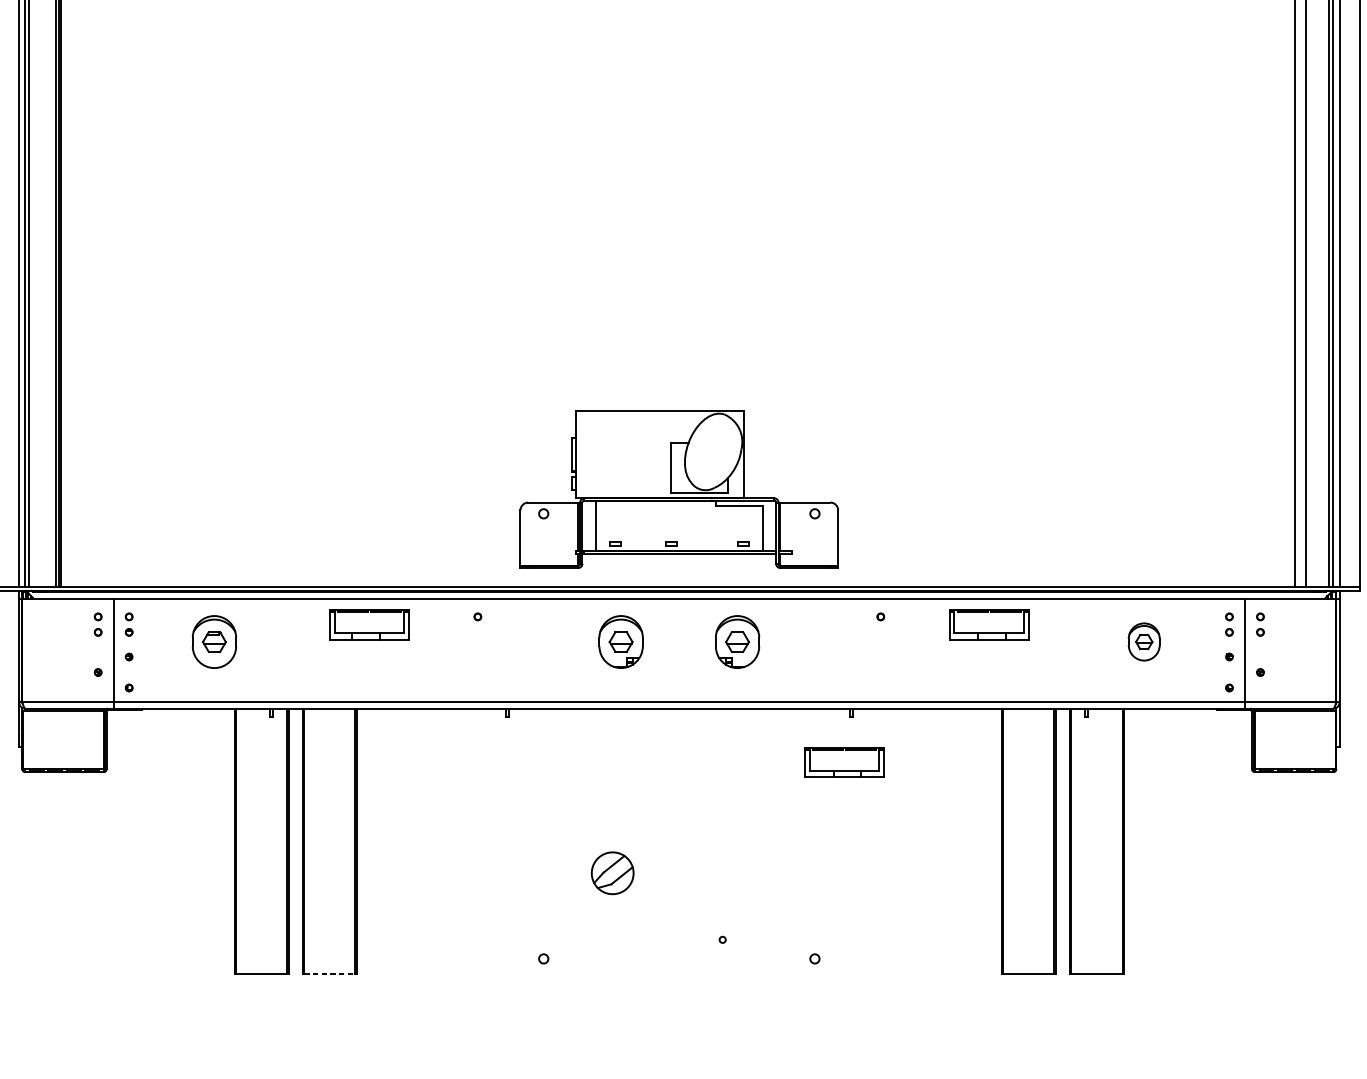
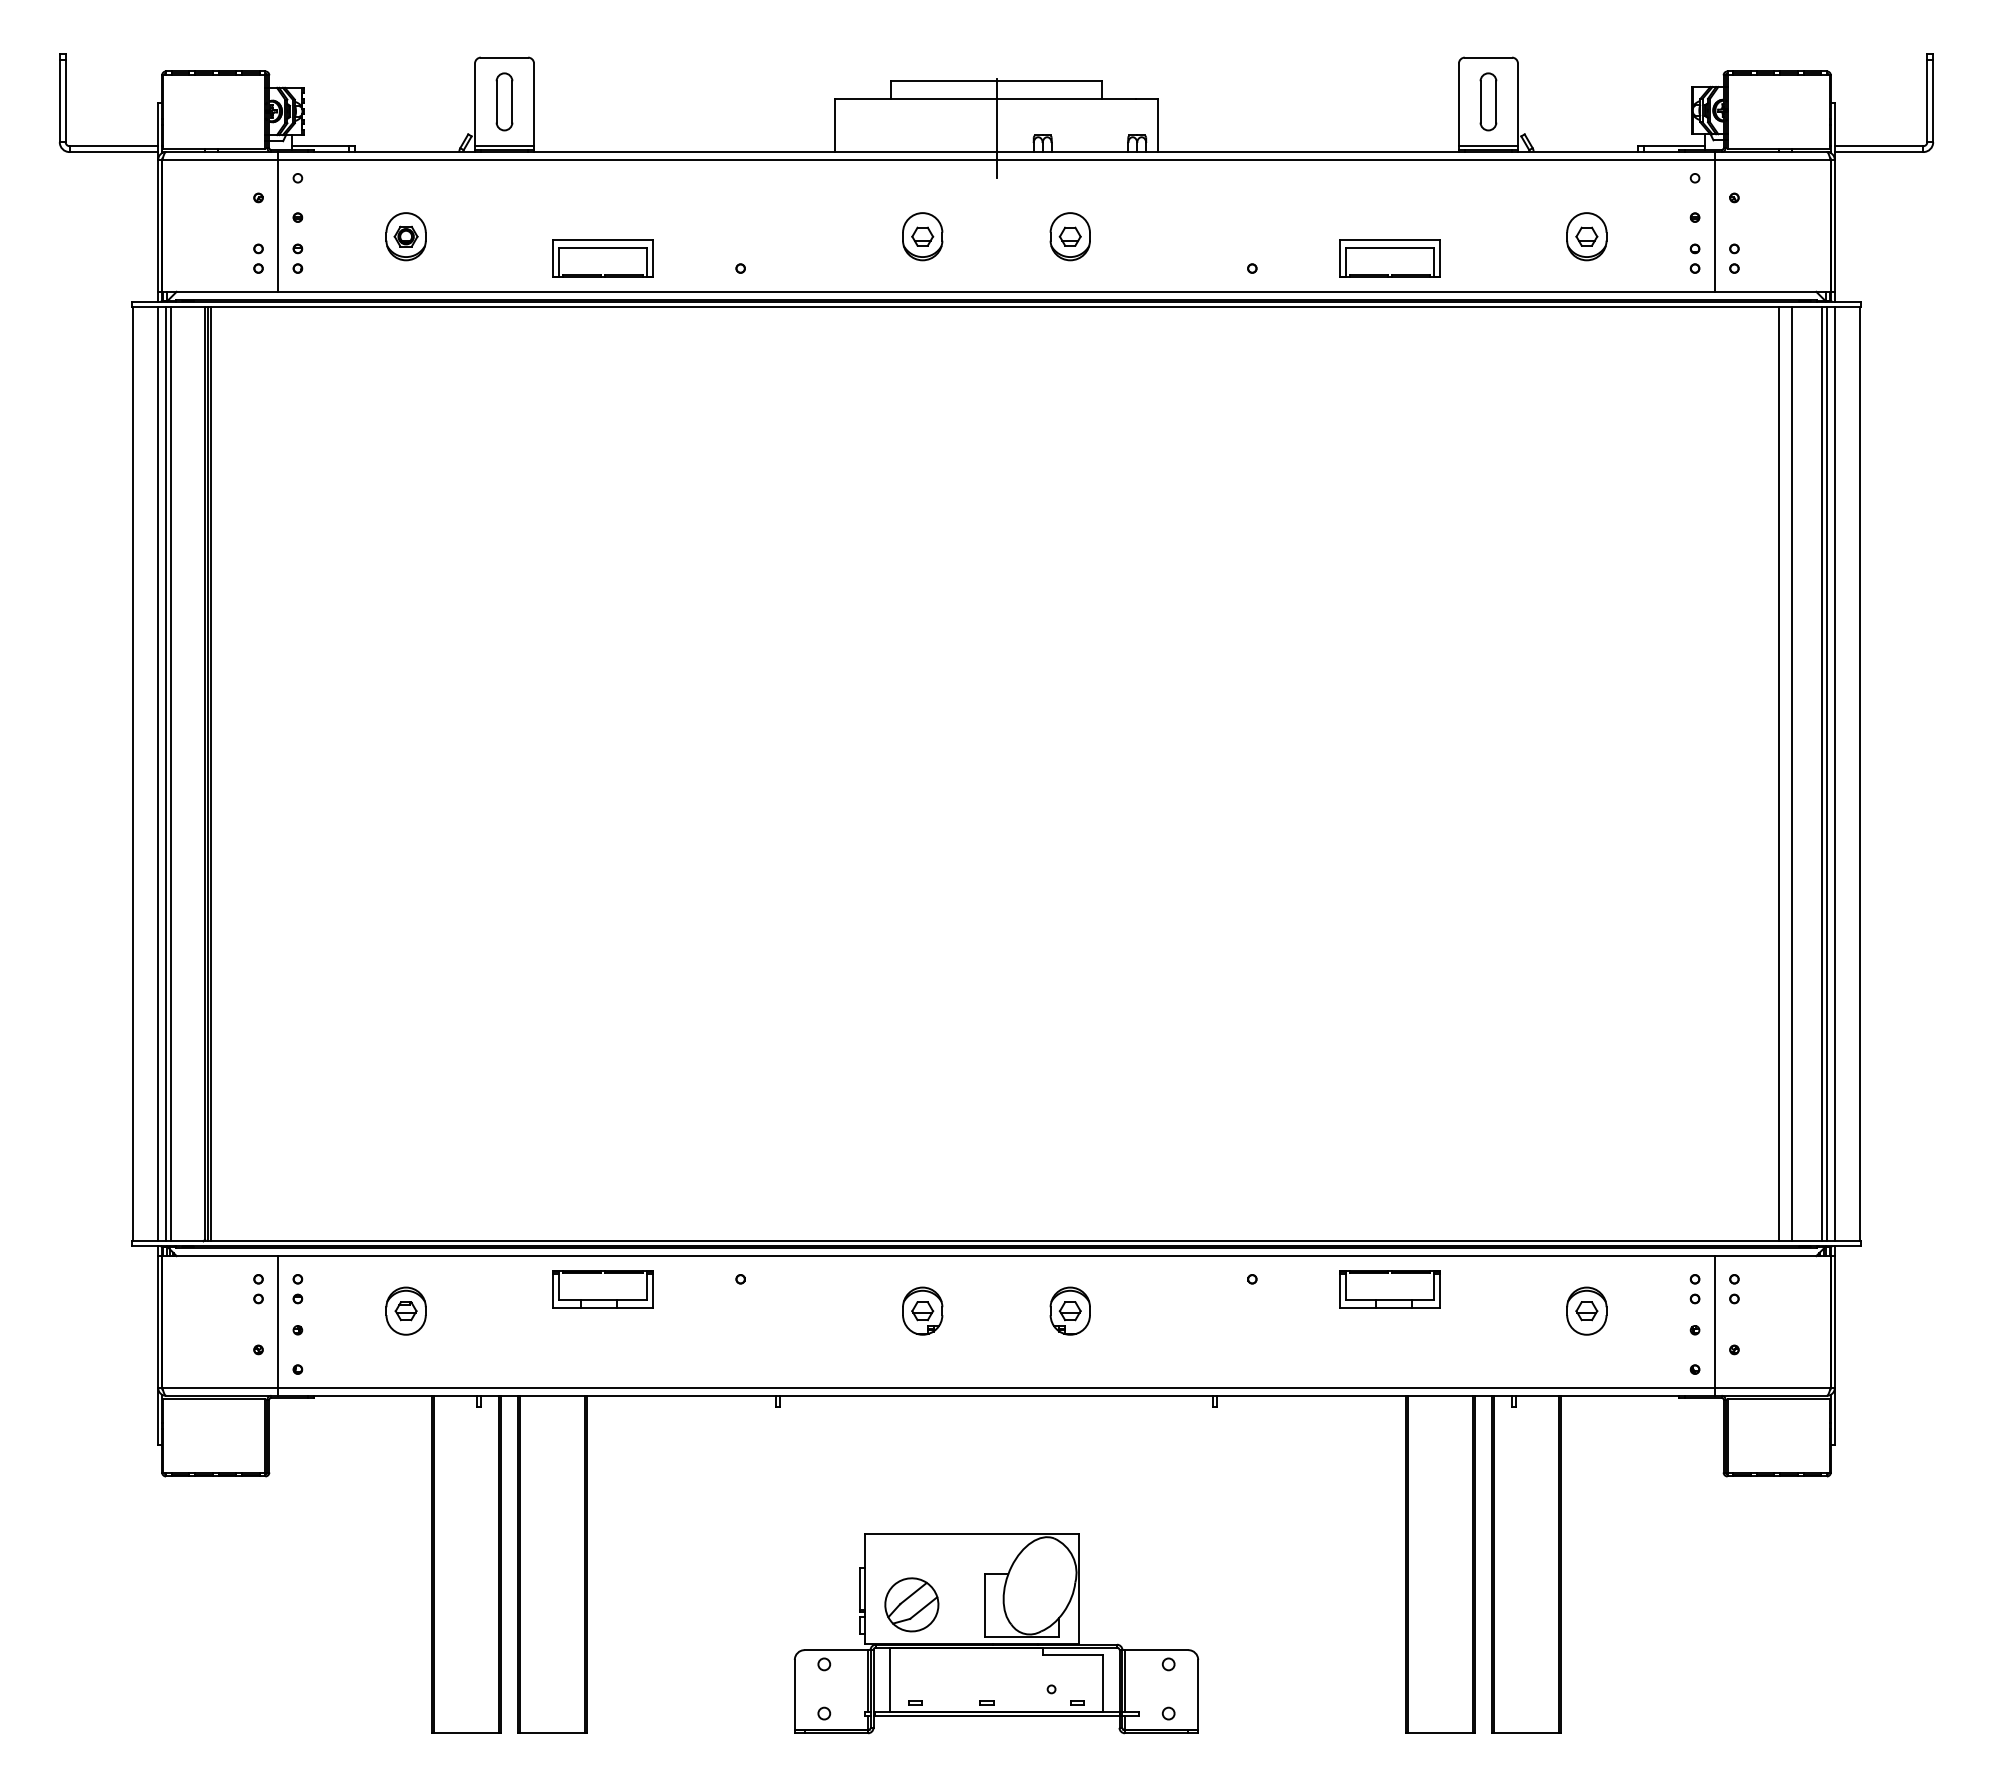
part: (679, 489) -> (996, 1633), moved
part: (213, 641) -> (405, 1310), size x0.71
part: (621, 641) -> (922, 1310), size x0.71
part: (736, 641) -> (1069, 1310), size x0.71
part: (843, 762) -> (1205, 1464), removed
line: (330, 974) -> (553, 1733), dashed -> solid

